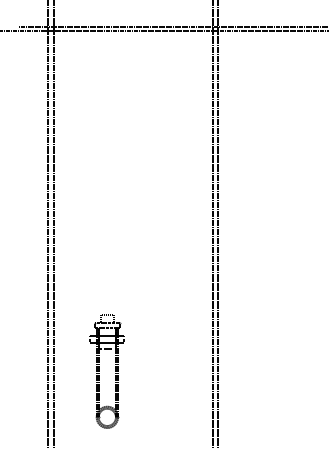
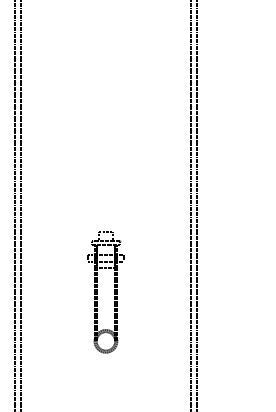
part: (99, 371) -> (97, 292), moved

